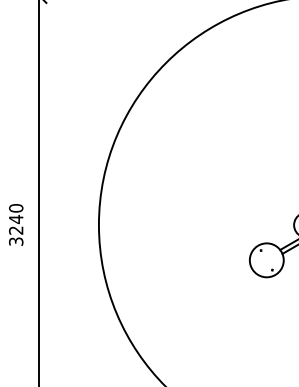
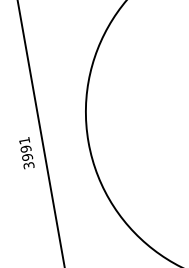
text: (16, 219) -> (26, 149), 3240 -> 3991

